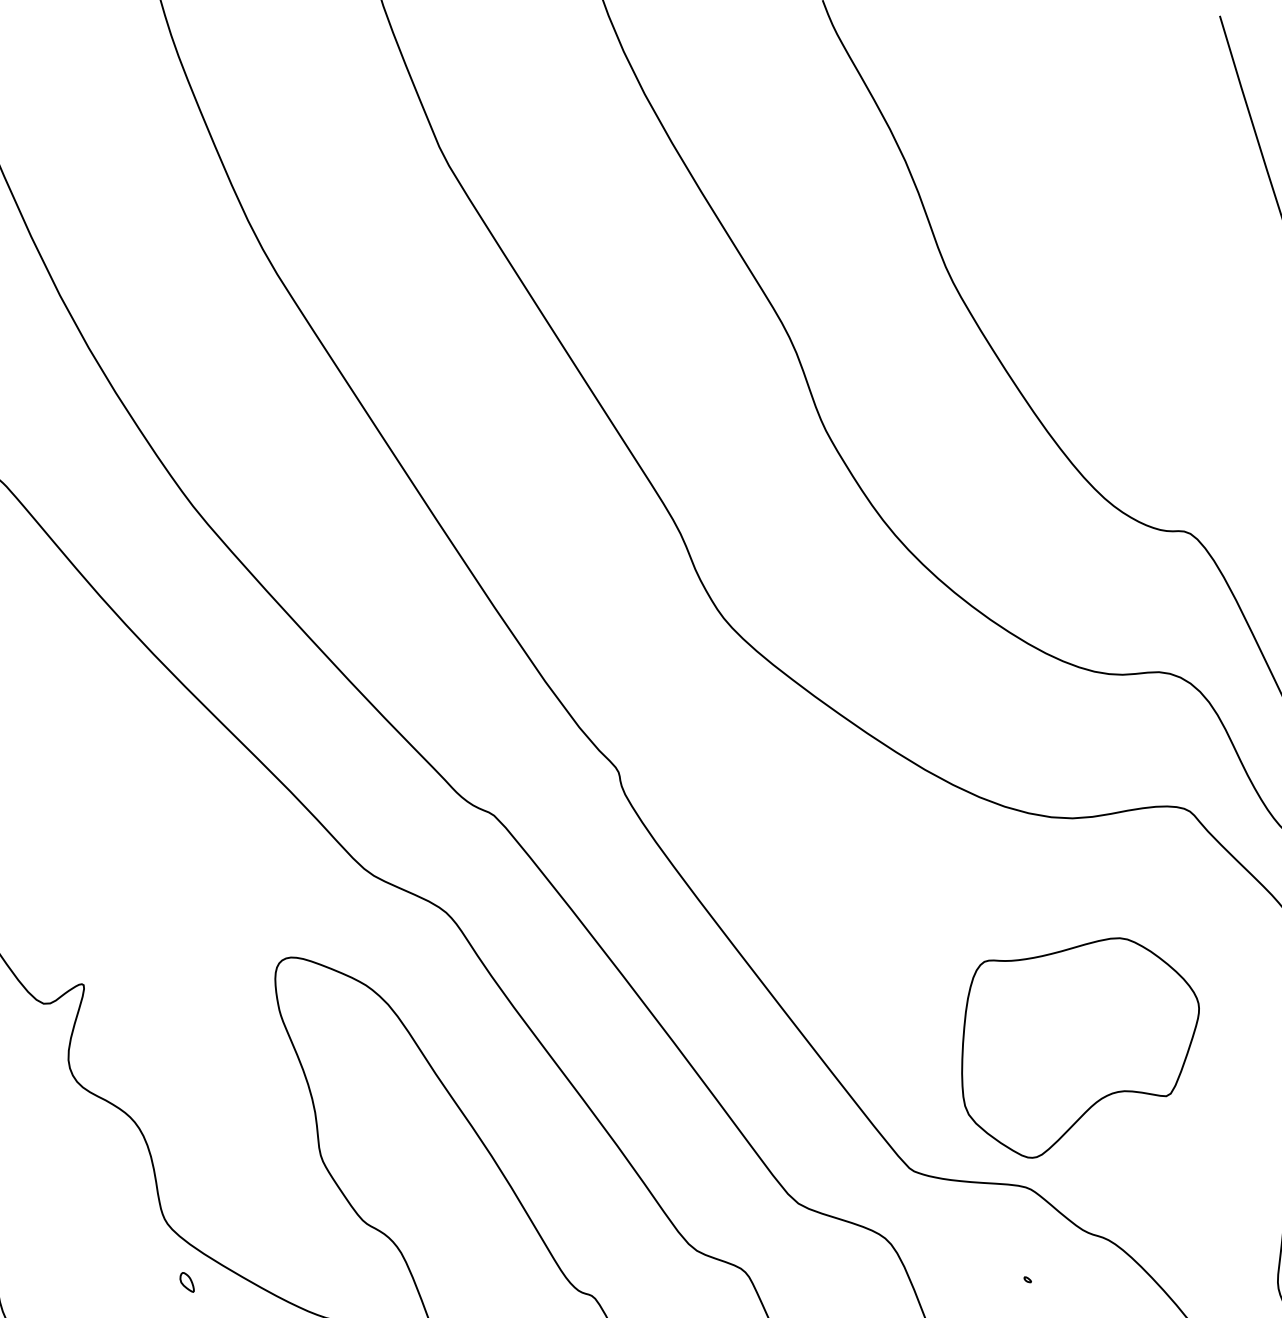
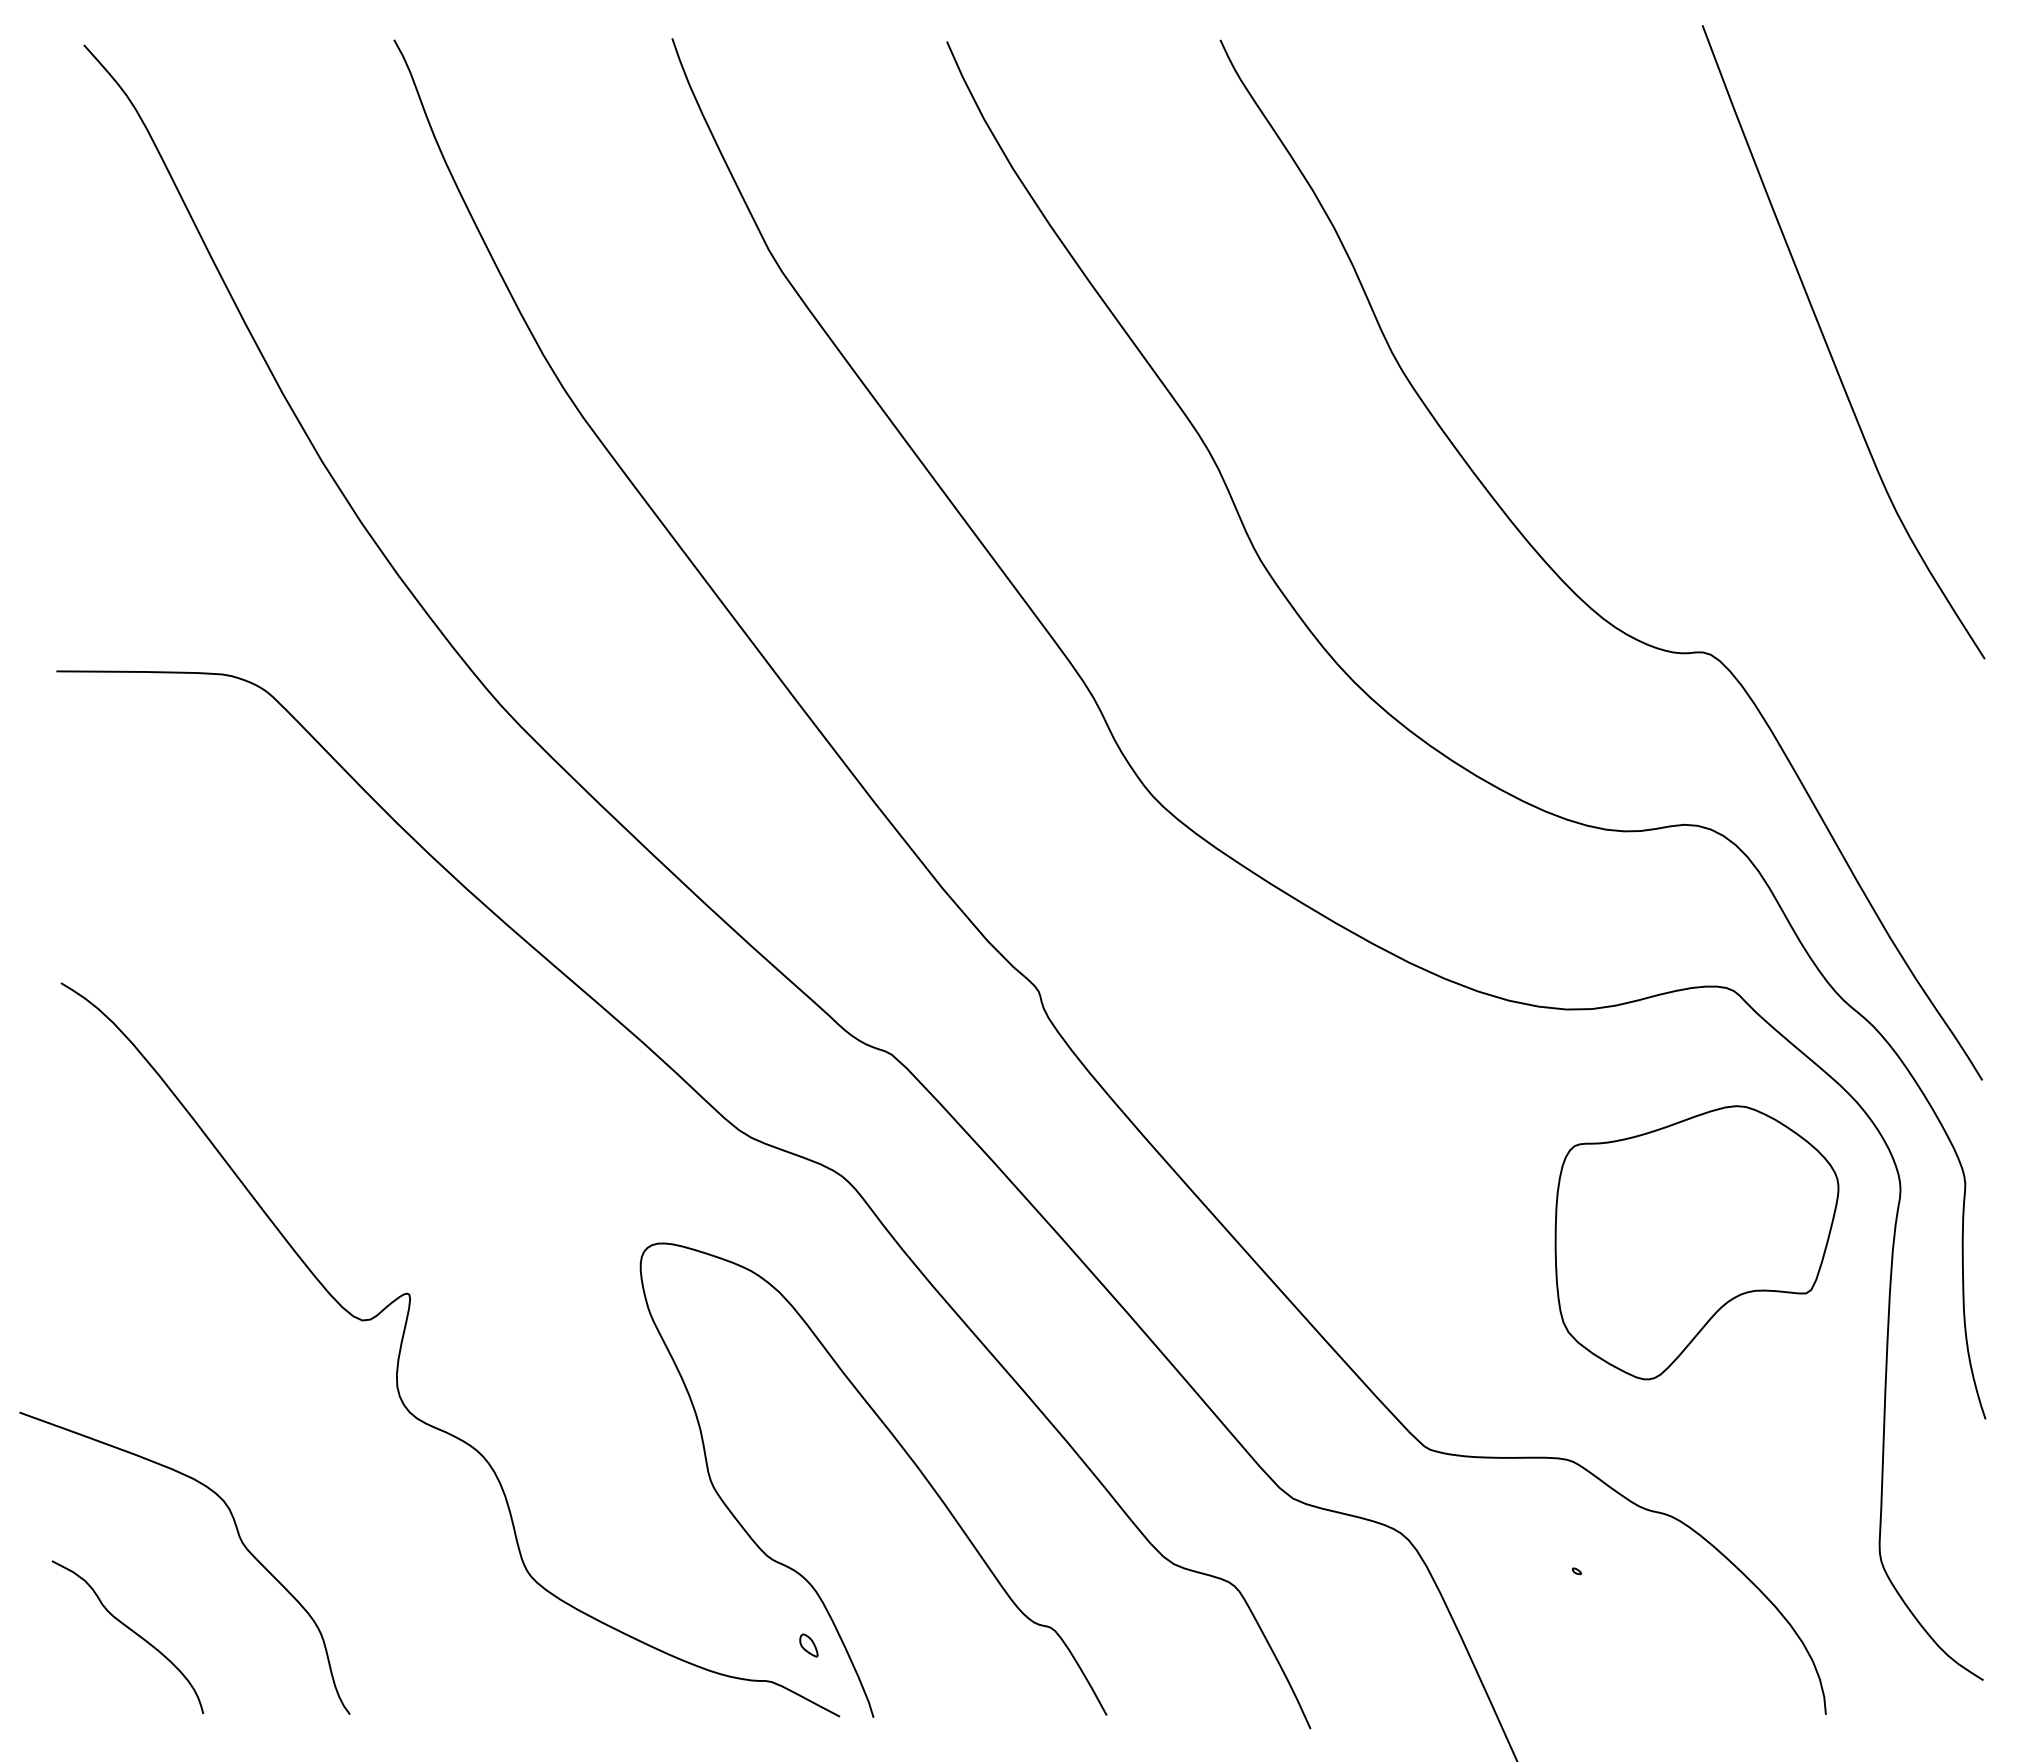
part: (1079, 1048) -> (1696, 1242), moved
part: (186, 1282) -> (808, 1645), moved

